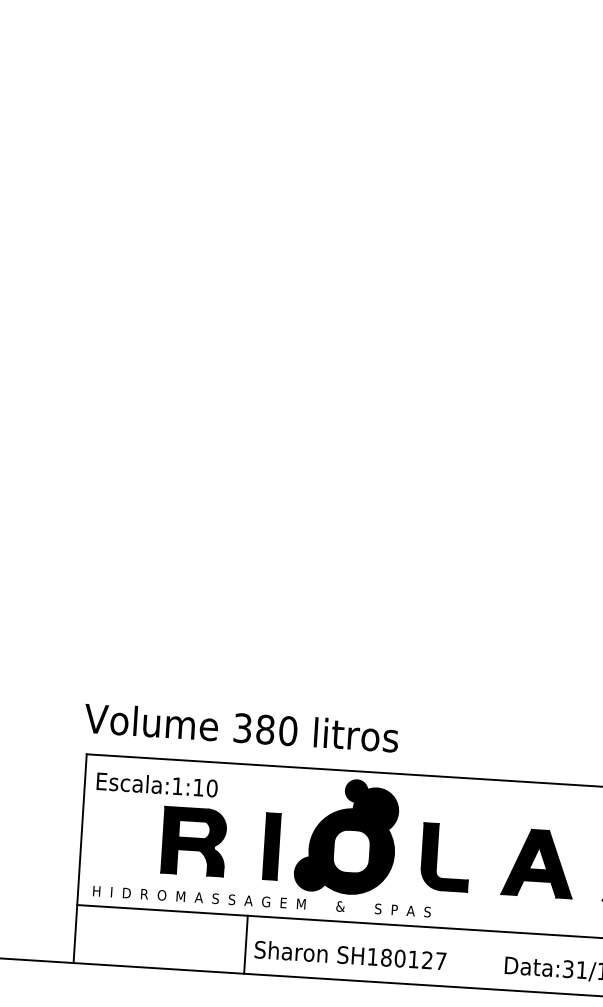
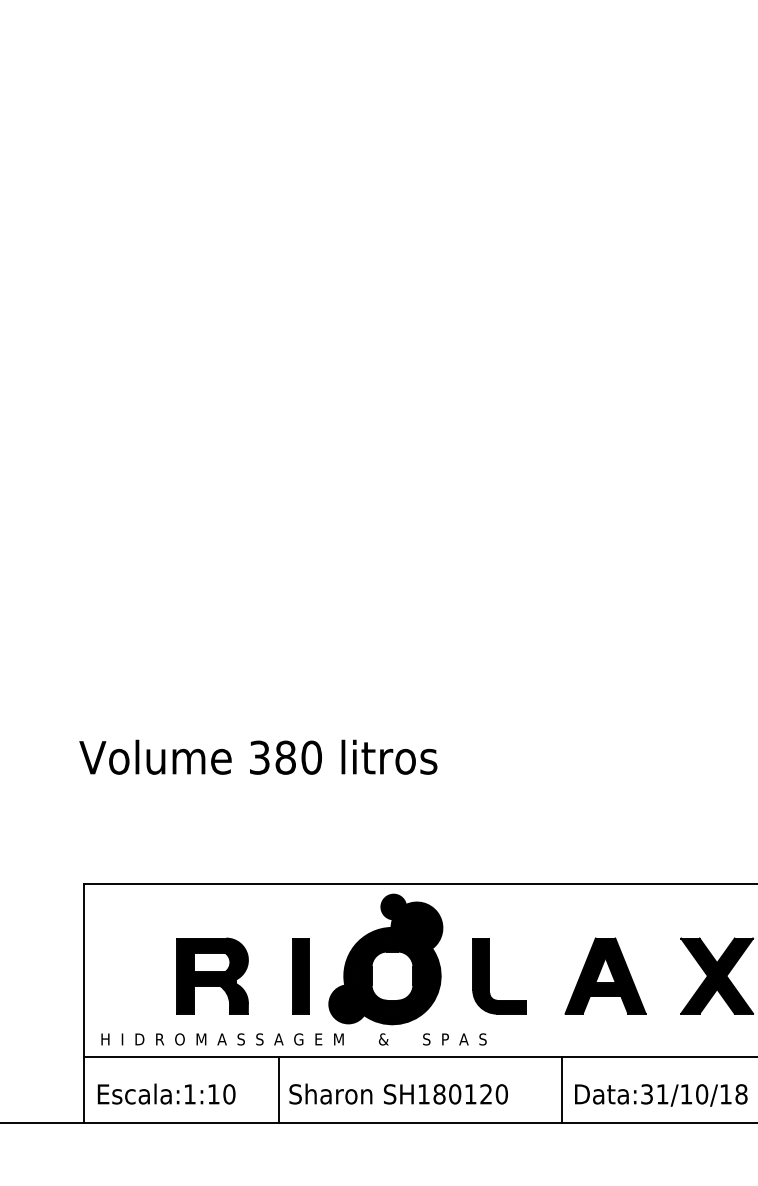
text: (241, 727) -> (258, 756), moved
text: (157, 784) -> (166, 1093), moved
line: (494, 960) -> (562, 1089), added
text: (440, 961) -> (501, 1094), SH180127 -> SH180120

